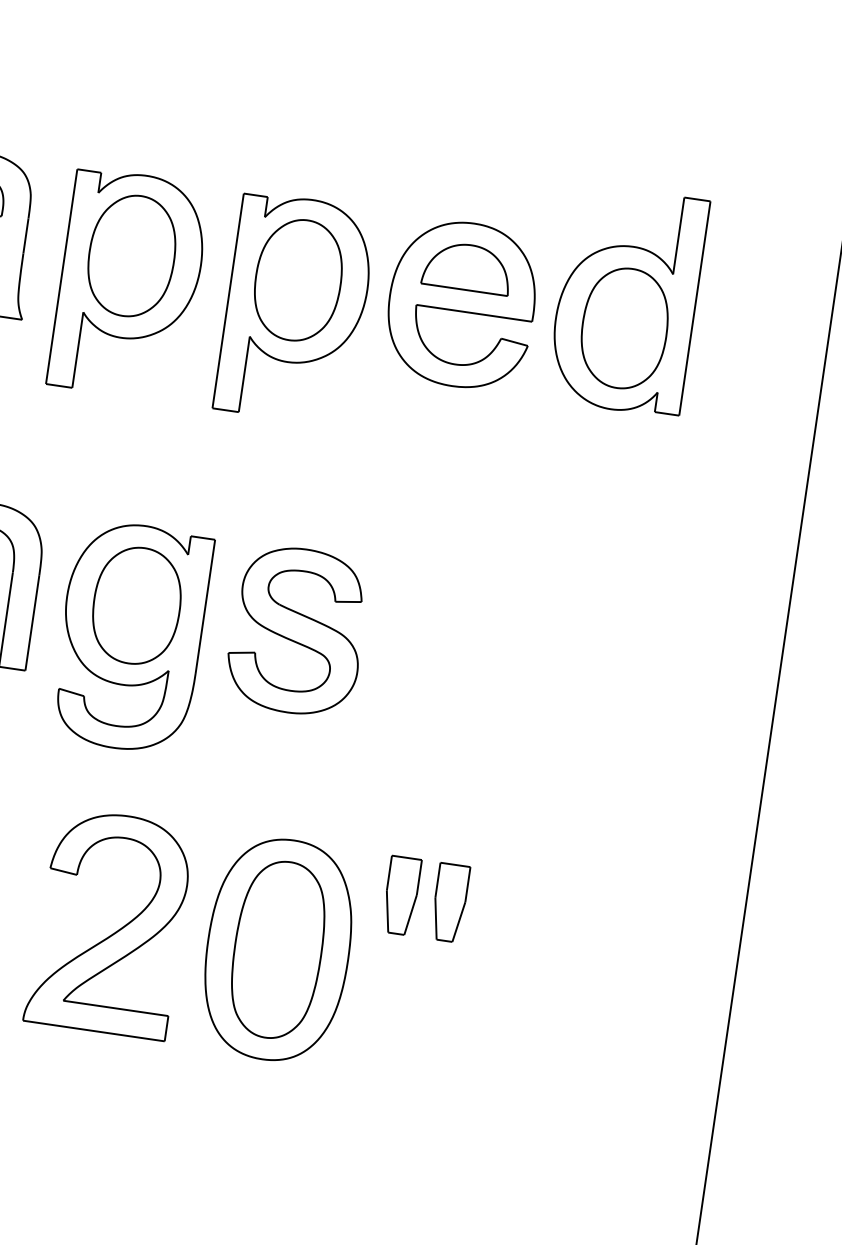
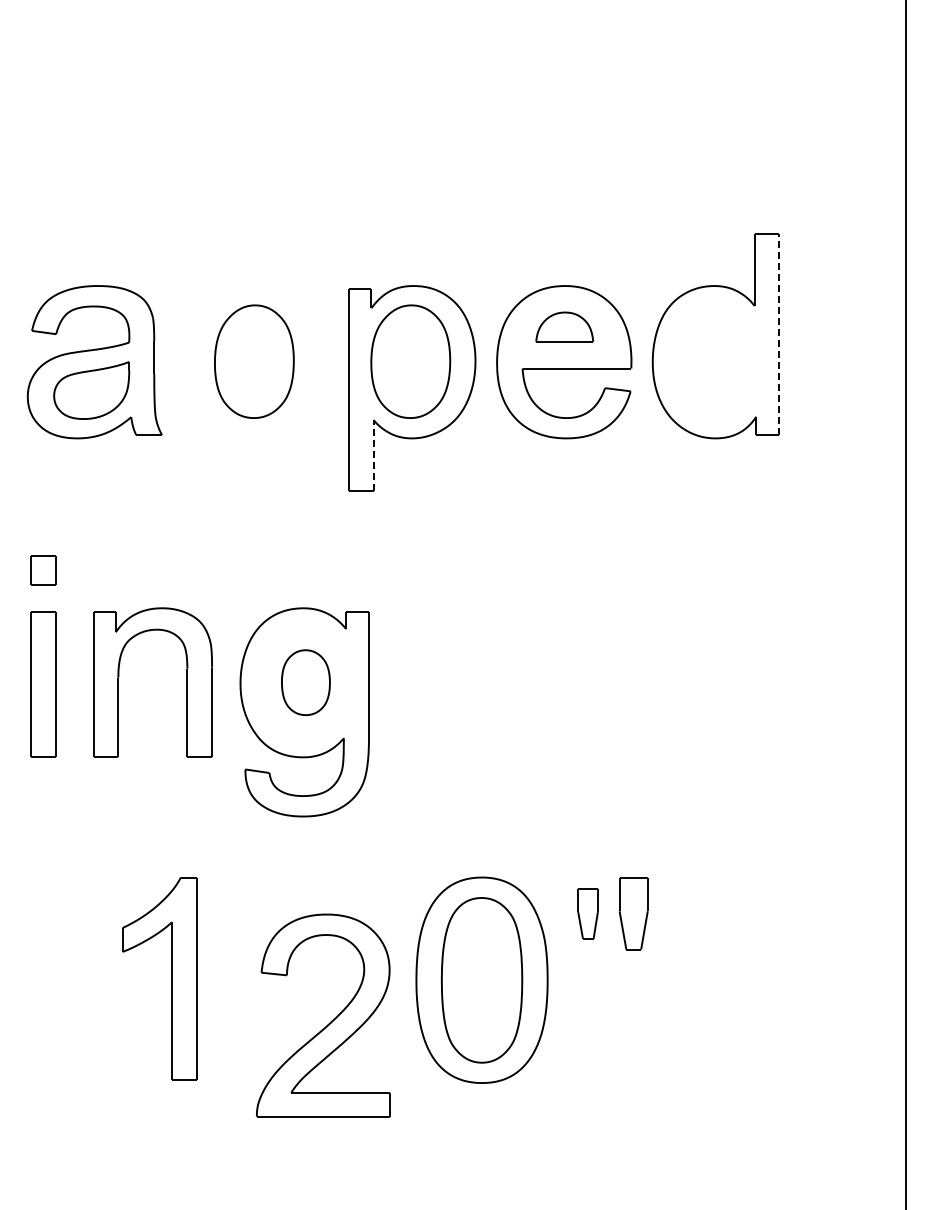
part: (467, 266) -> (564, 326), size x0.7
part: (128, 284) -> (255, 388), removed
line: (695, 308) -> (779, 334), solid -> dashed
part: (625, 327) -> (717, 361), removed
line: (244, 374) -> (373, 455), solid -> dashed
part: (136, 605) -> (305, 682), size x0.6
part: (296, 631) -> (456, 684), removed
part: (400, 895) -> (587, 913), size x0.7
part: (116, 930) -> (330, 1021), moved

